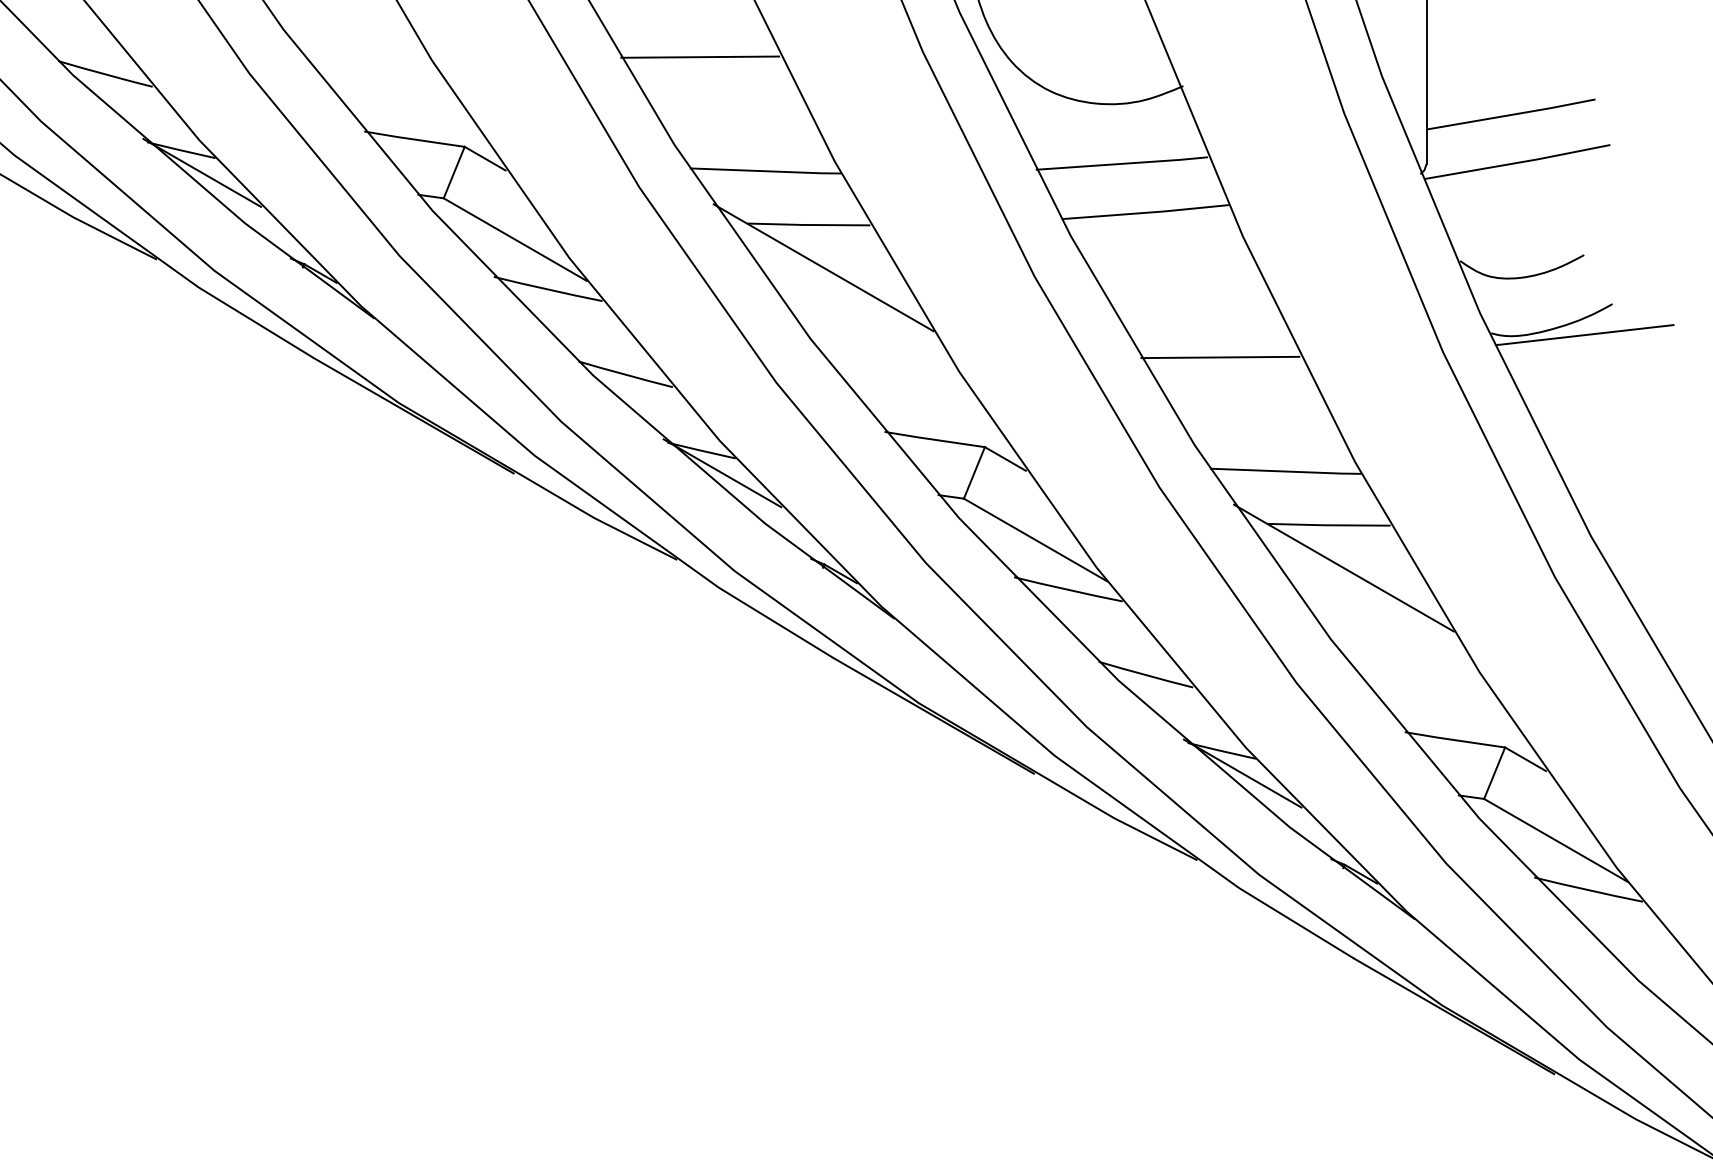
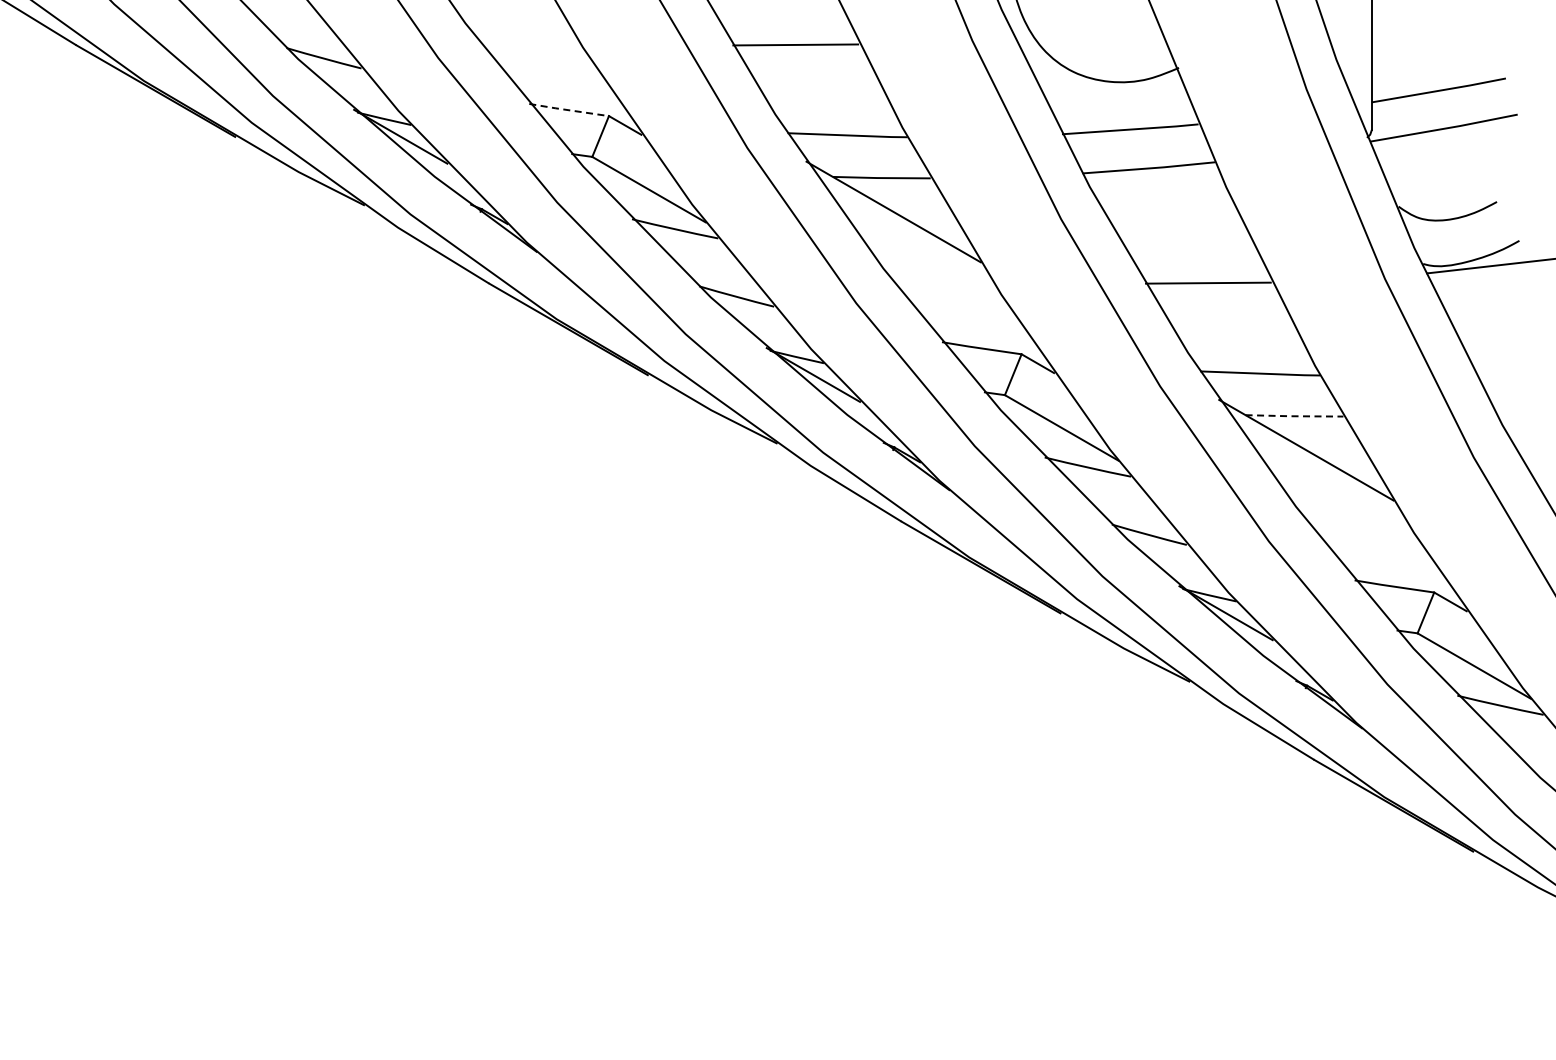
line: (413, 139) -> (568, 110), solid -> dashed
line: (1327, 525) -> (1293, 416), solid -> dashed

